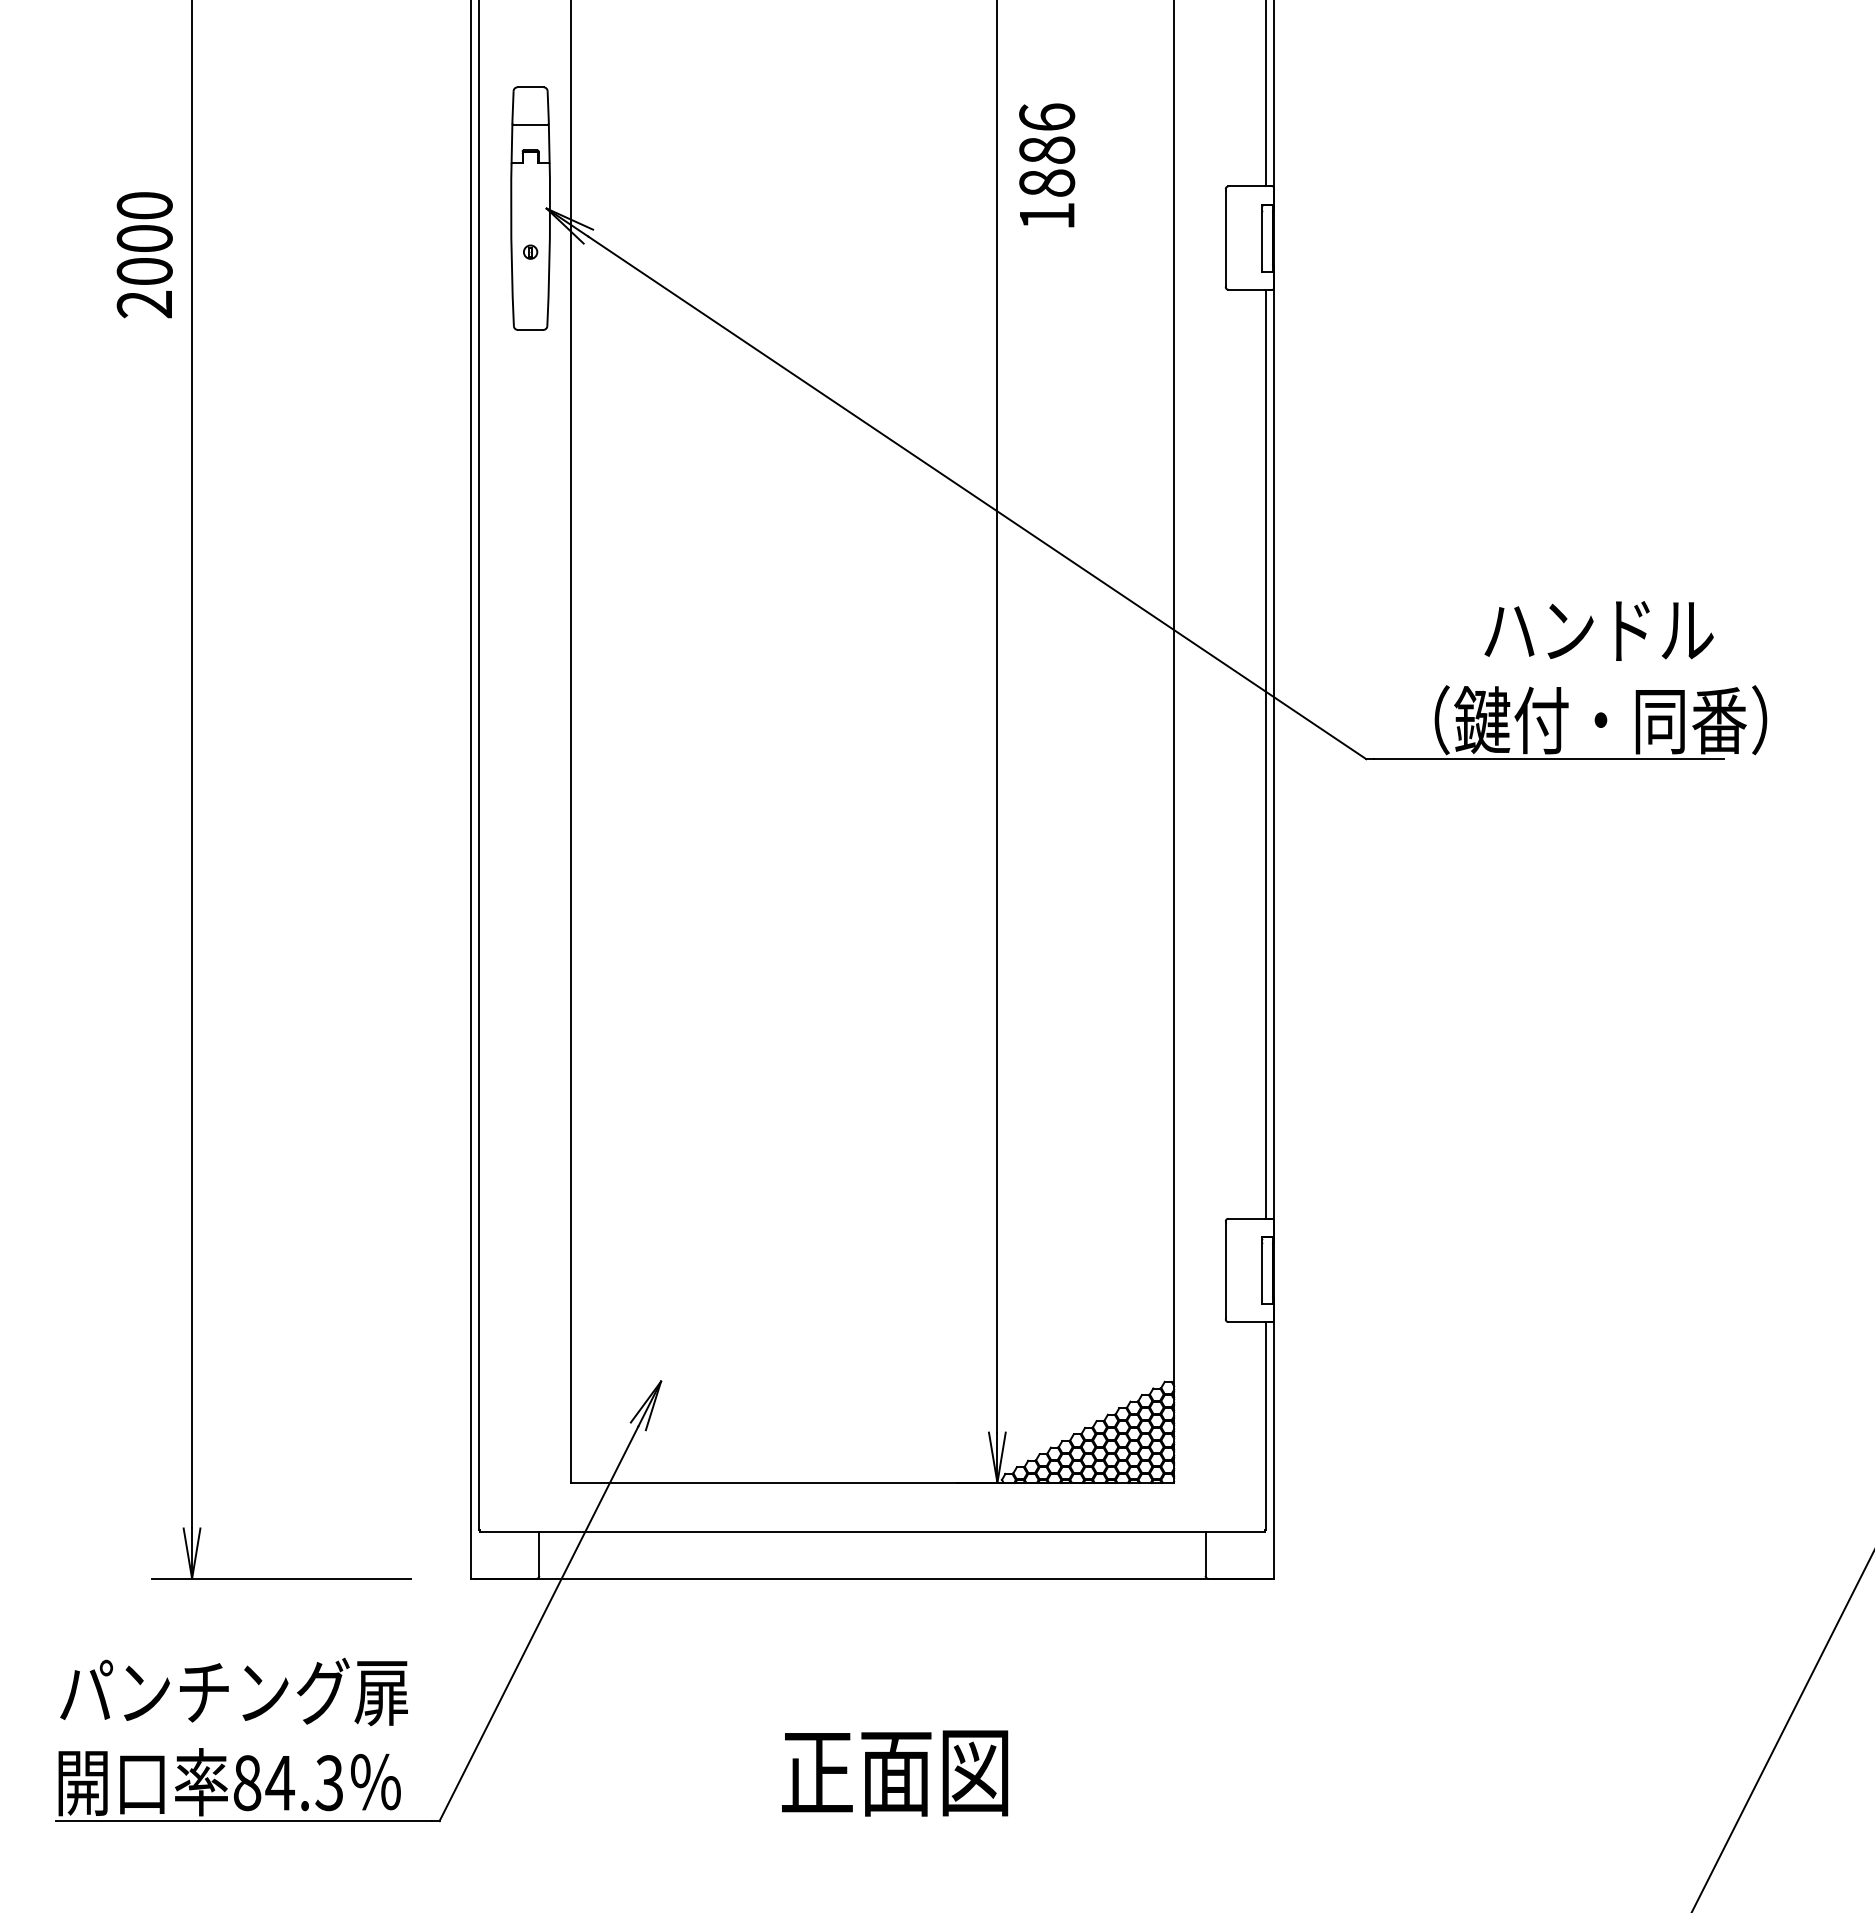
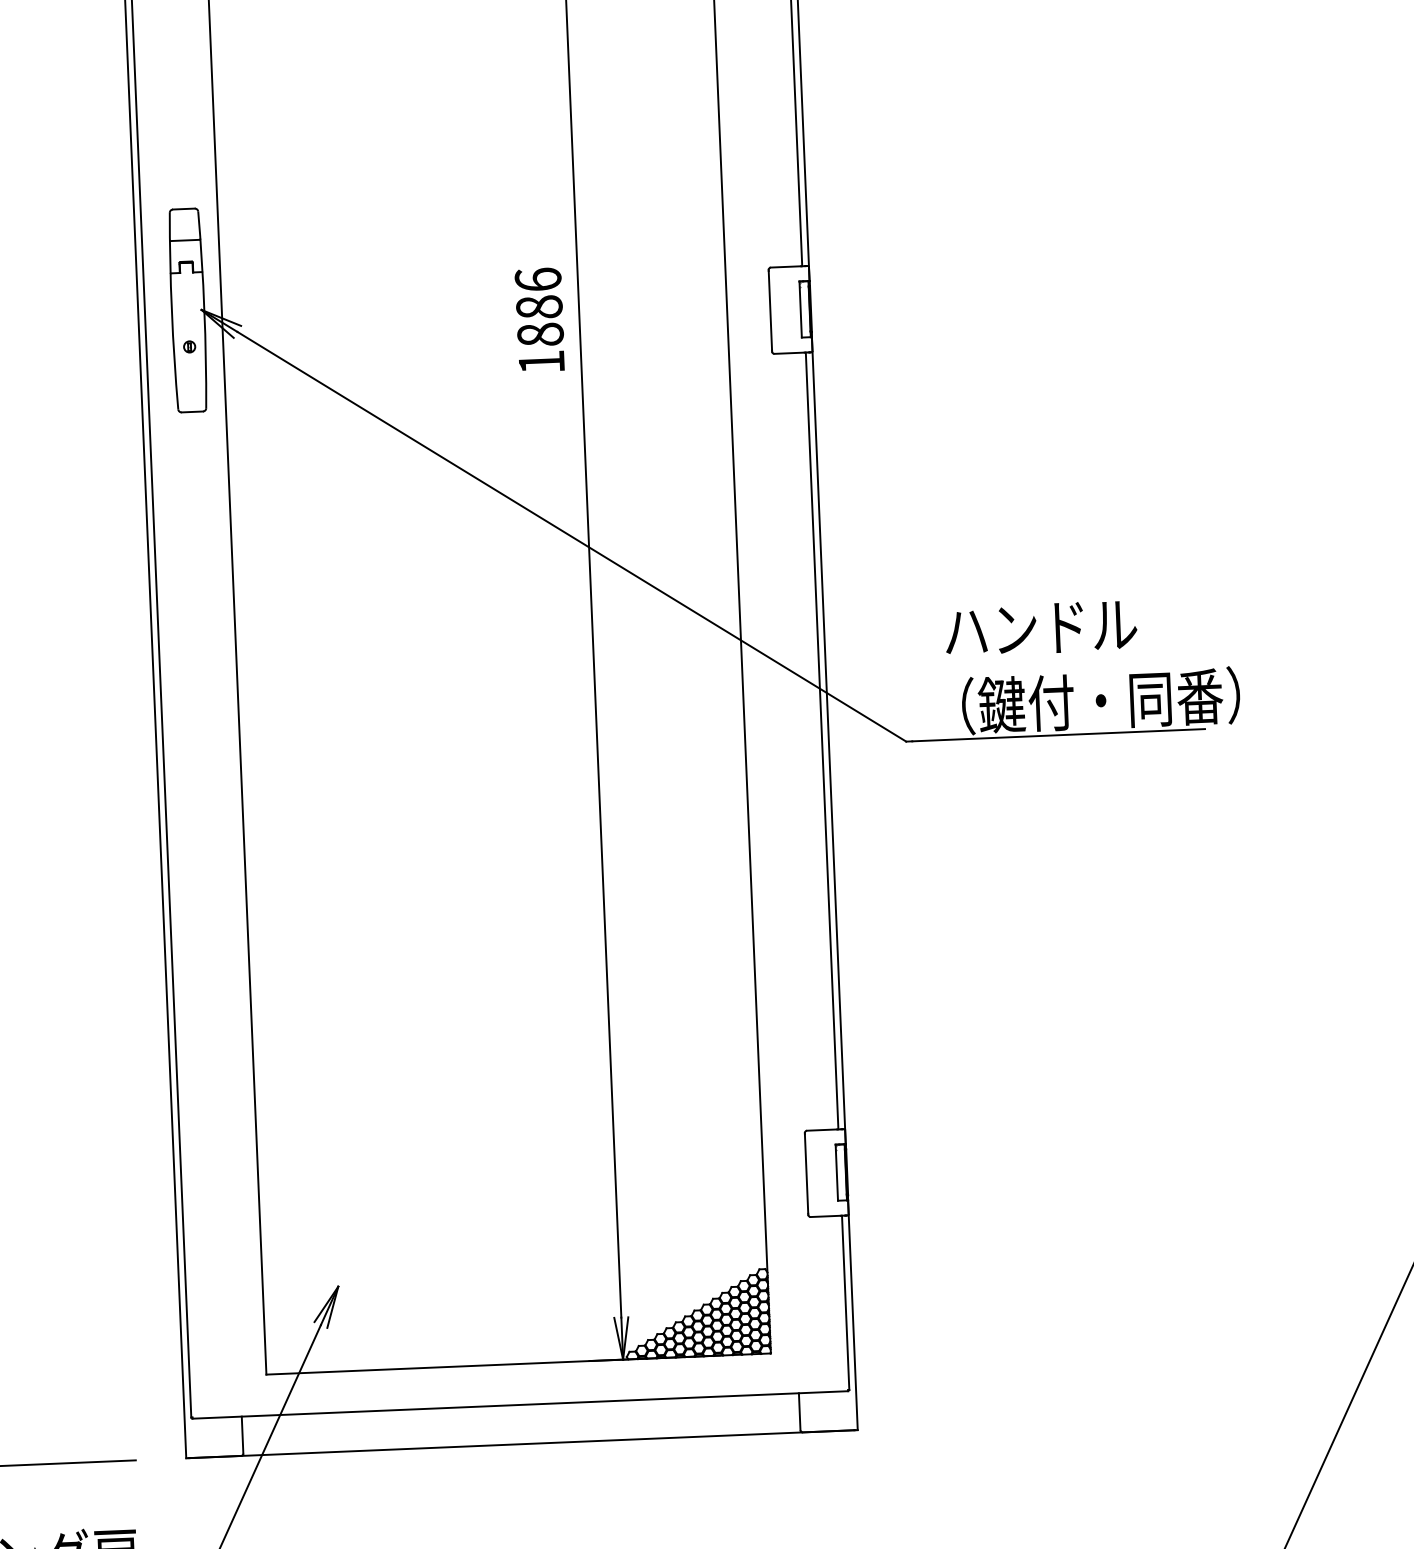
text: (1047, 165) -> (540, 319), moved
text: (1598, 630) -> (1040, 628), moved

